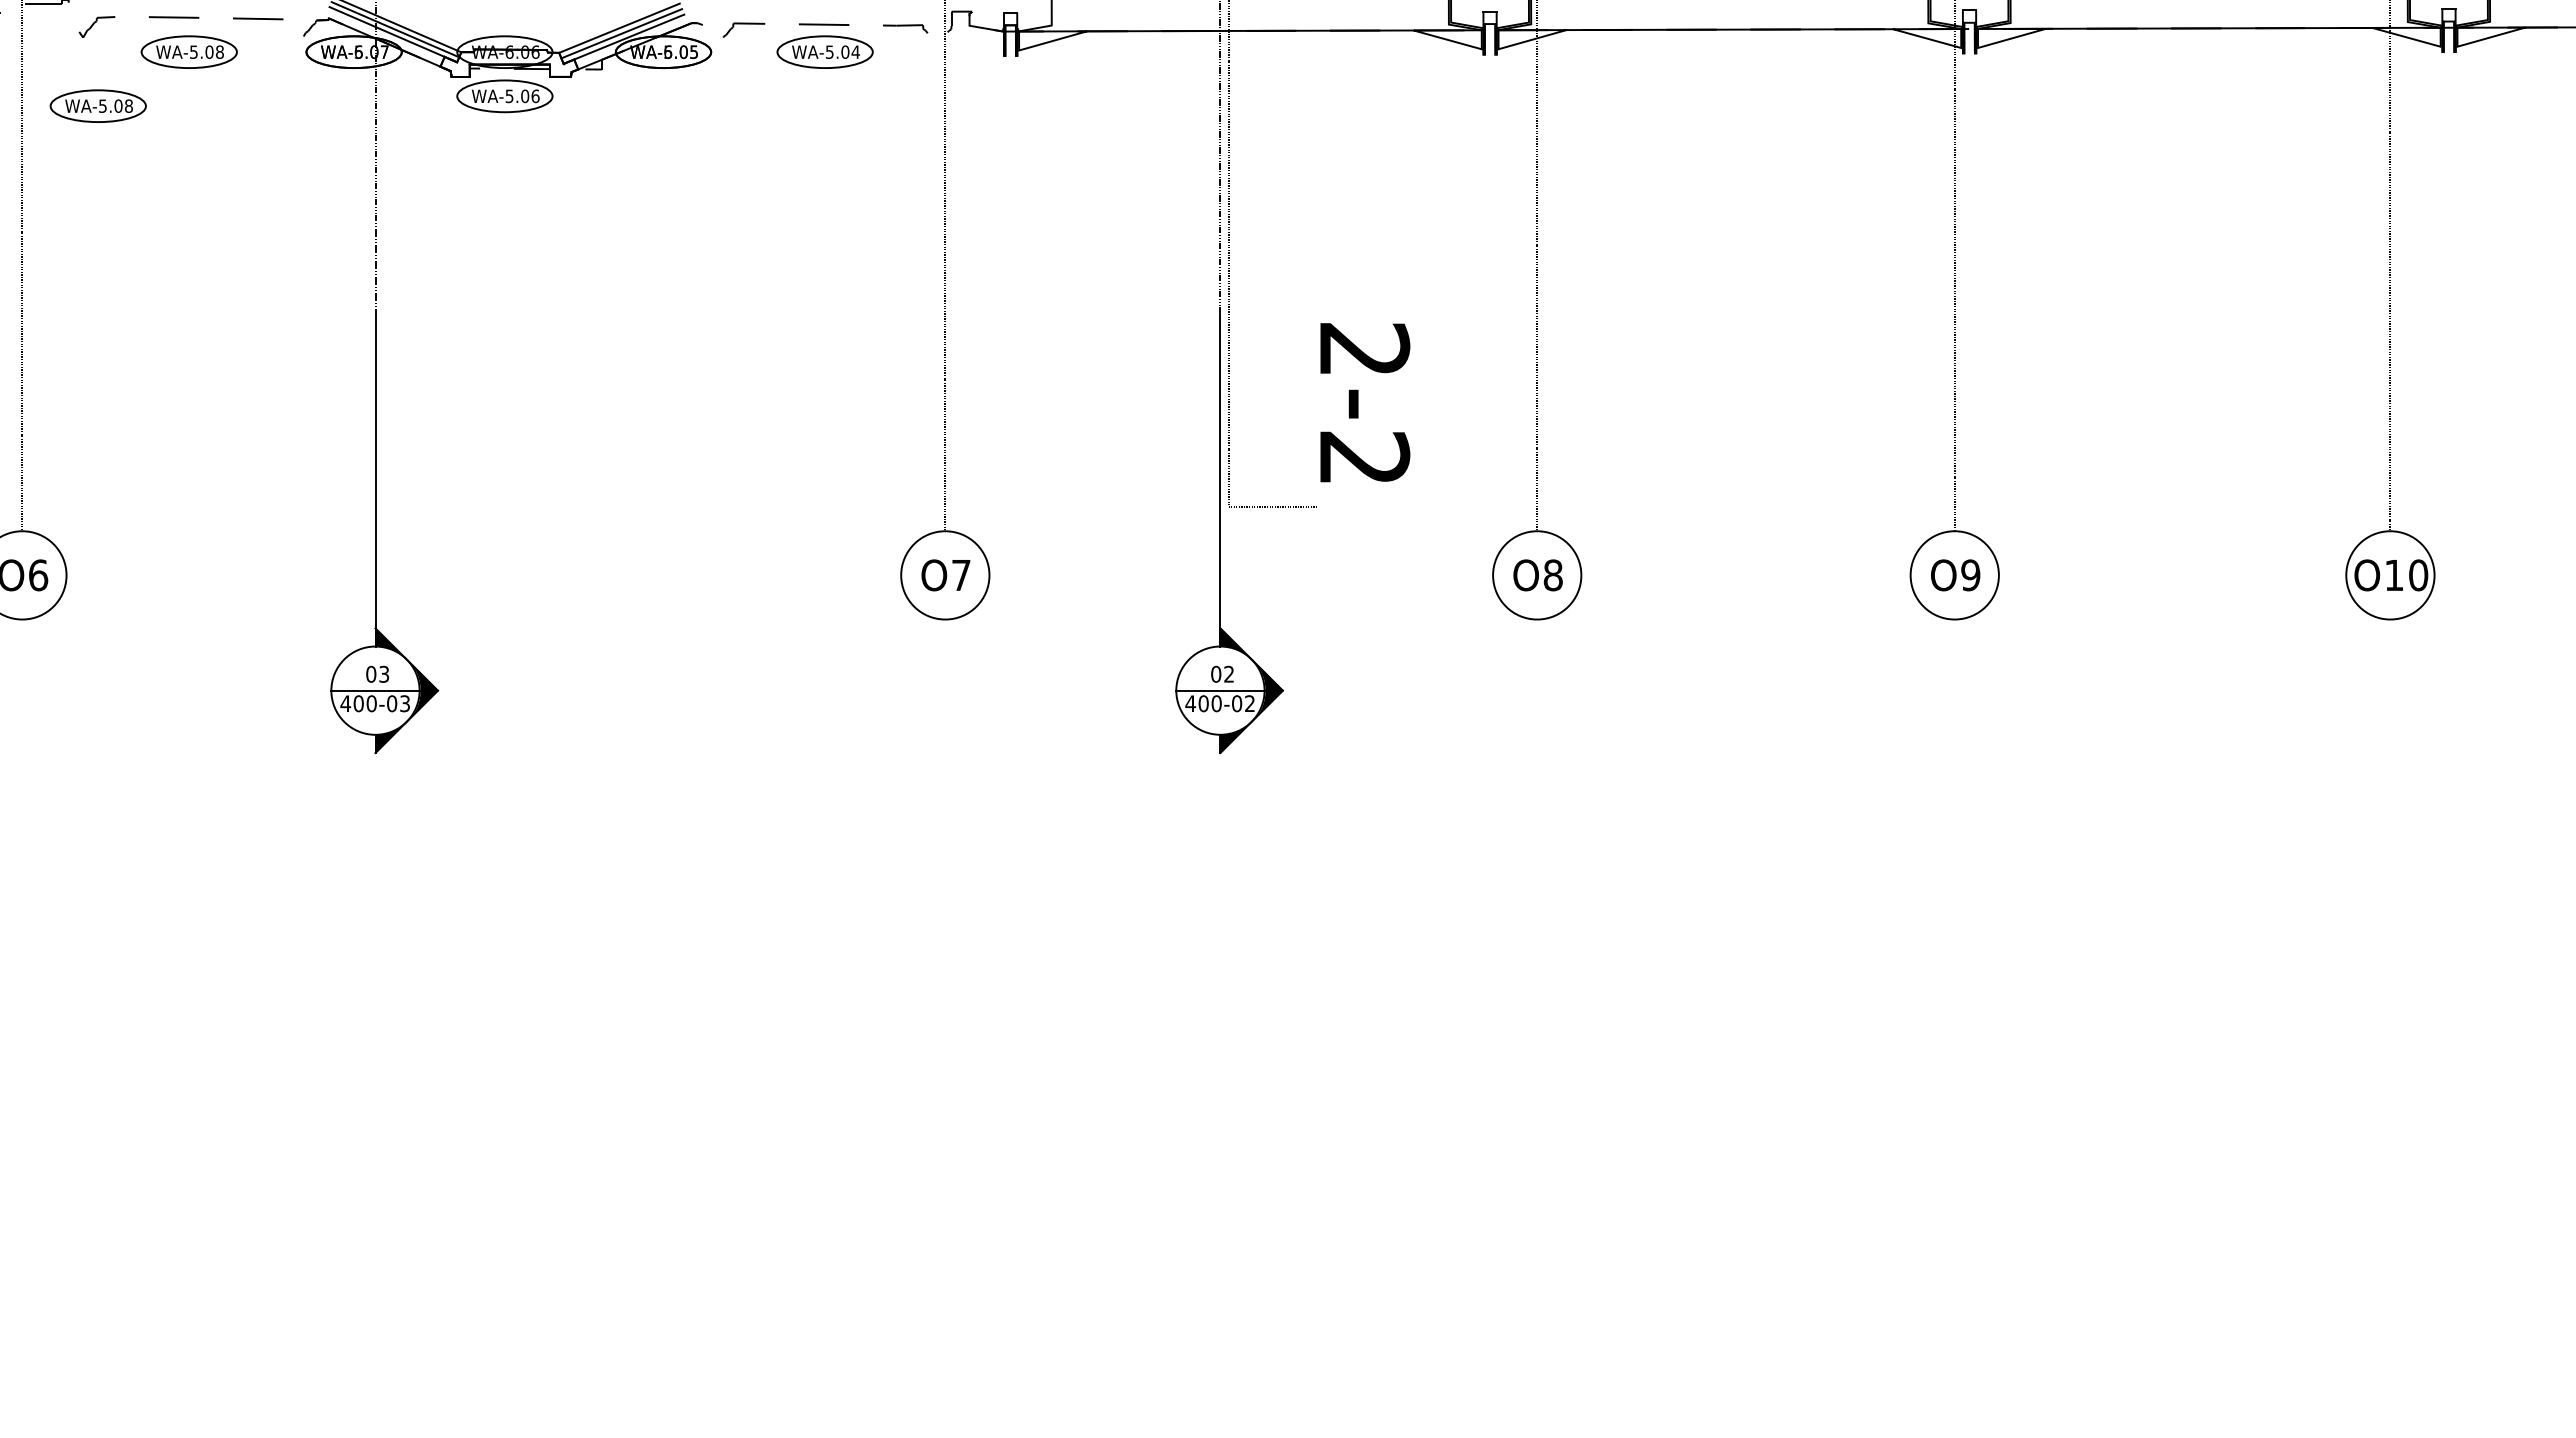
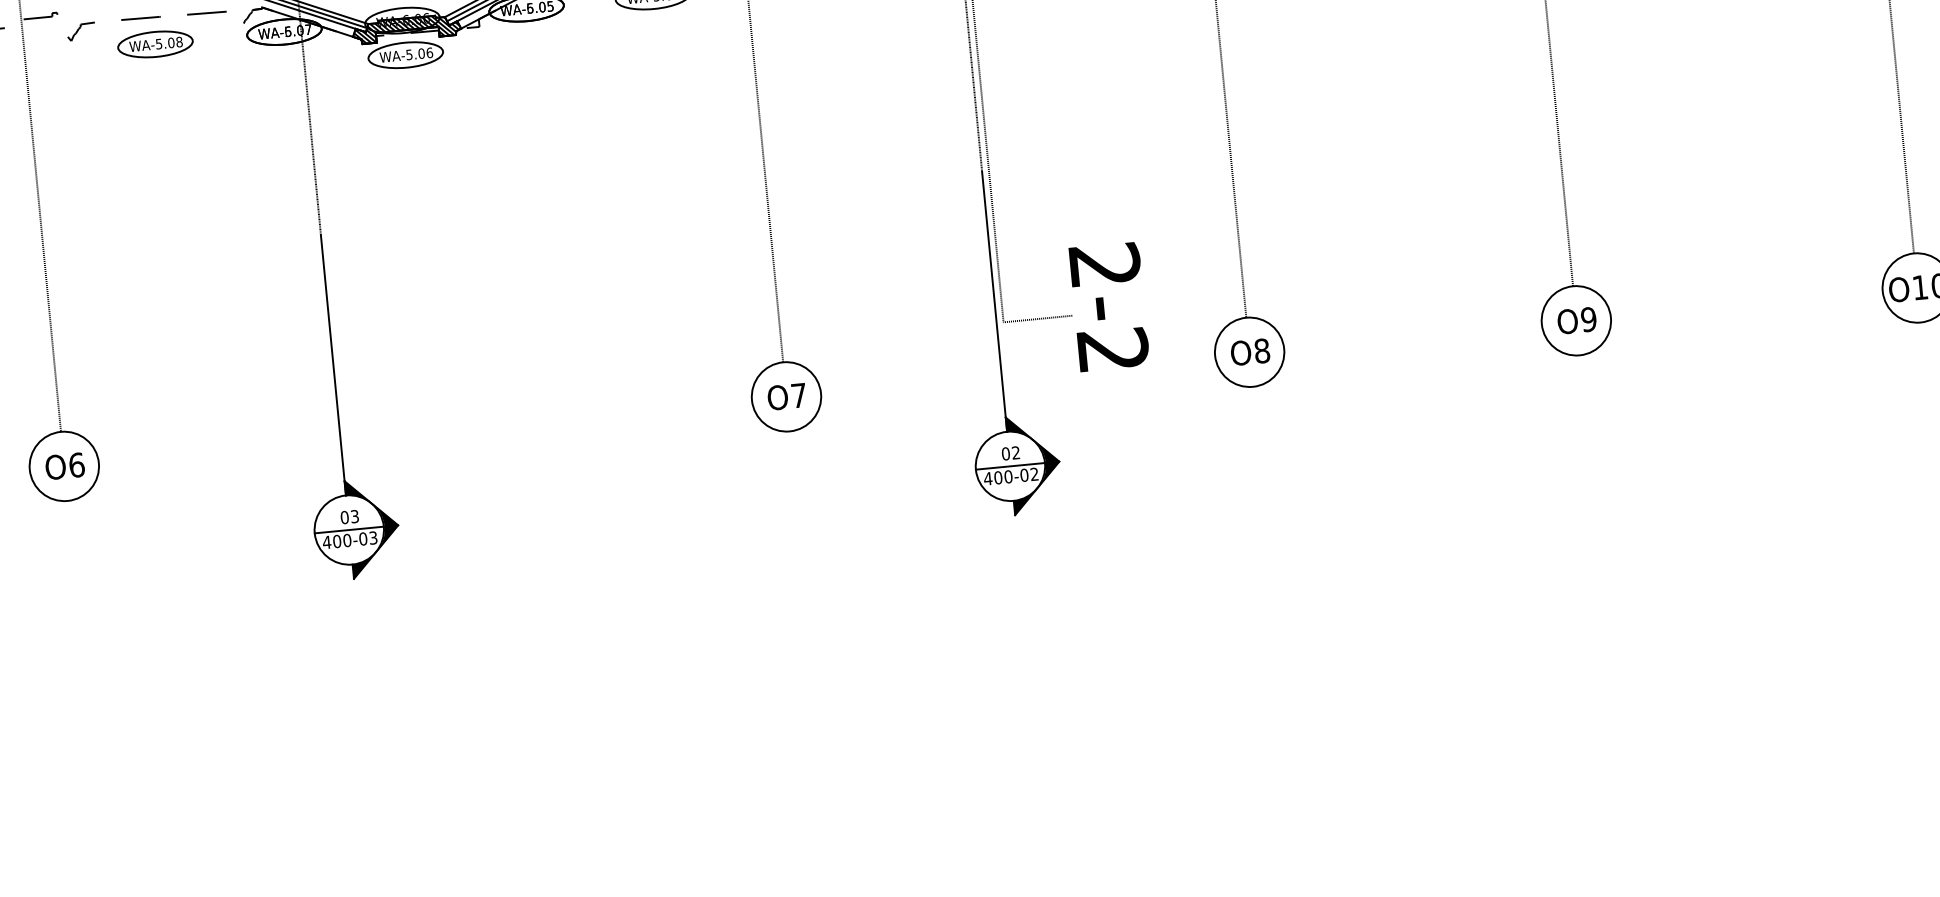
hatch: (509, 63) -> (406, 29), added
part: (97, 105) -> (87, 93), removed
text: (1365, 402) -> (1109, 306), moved

